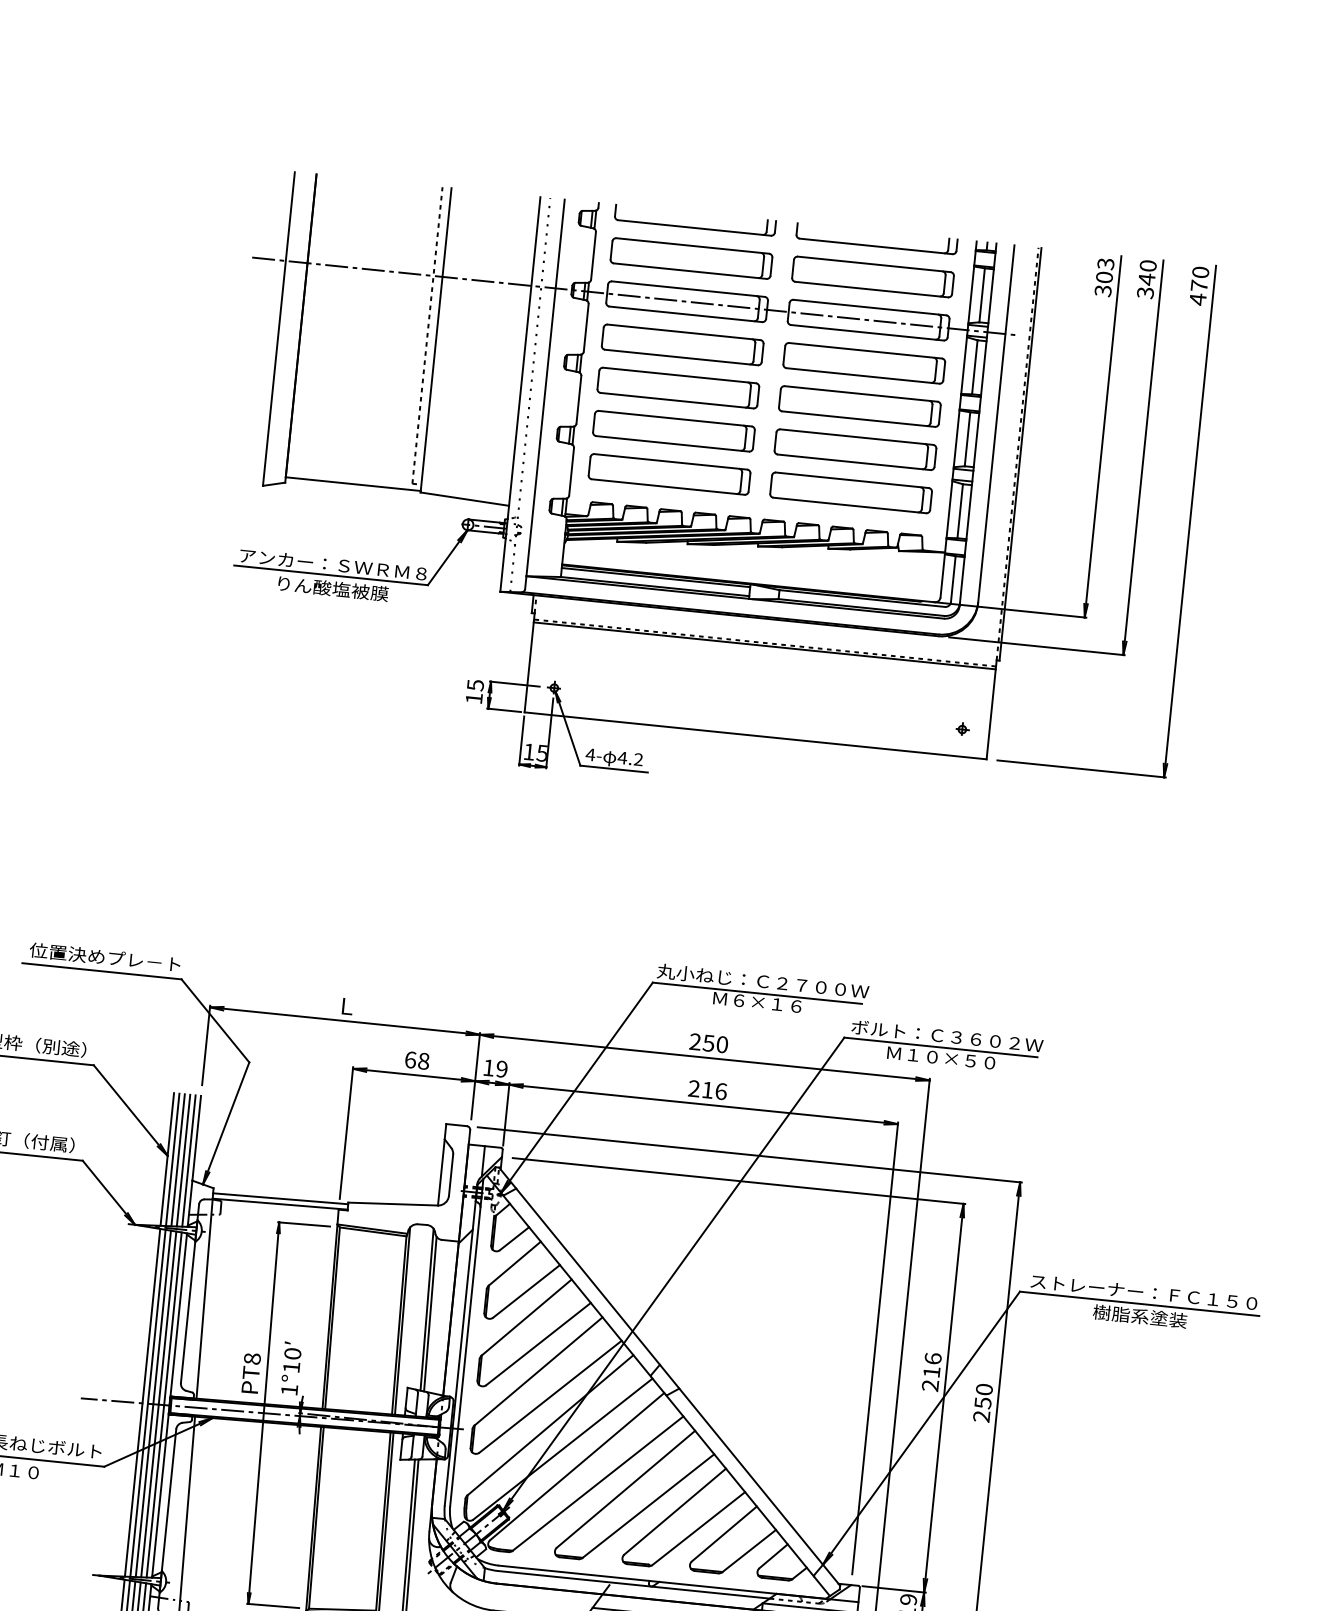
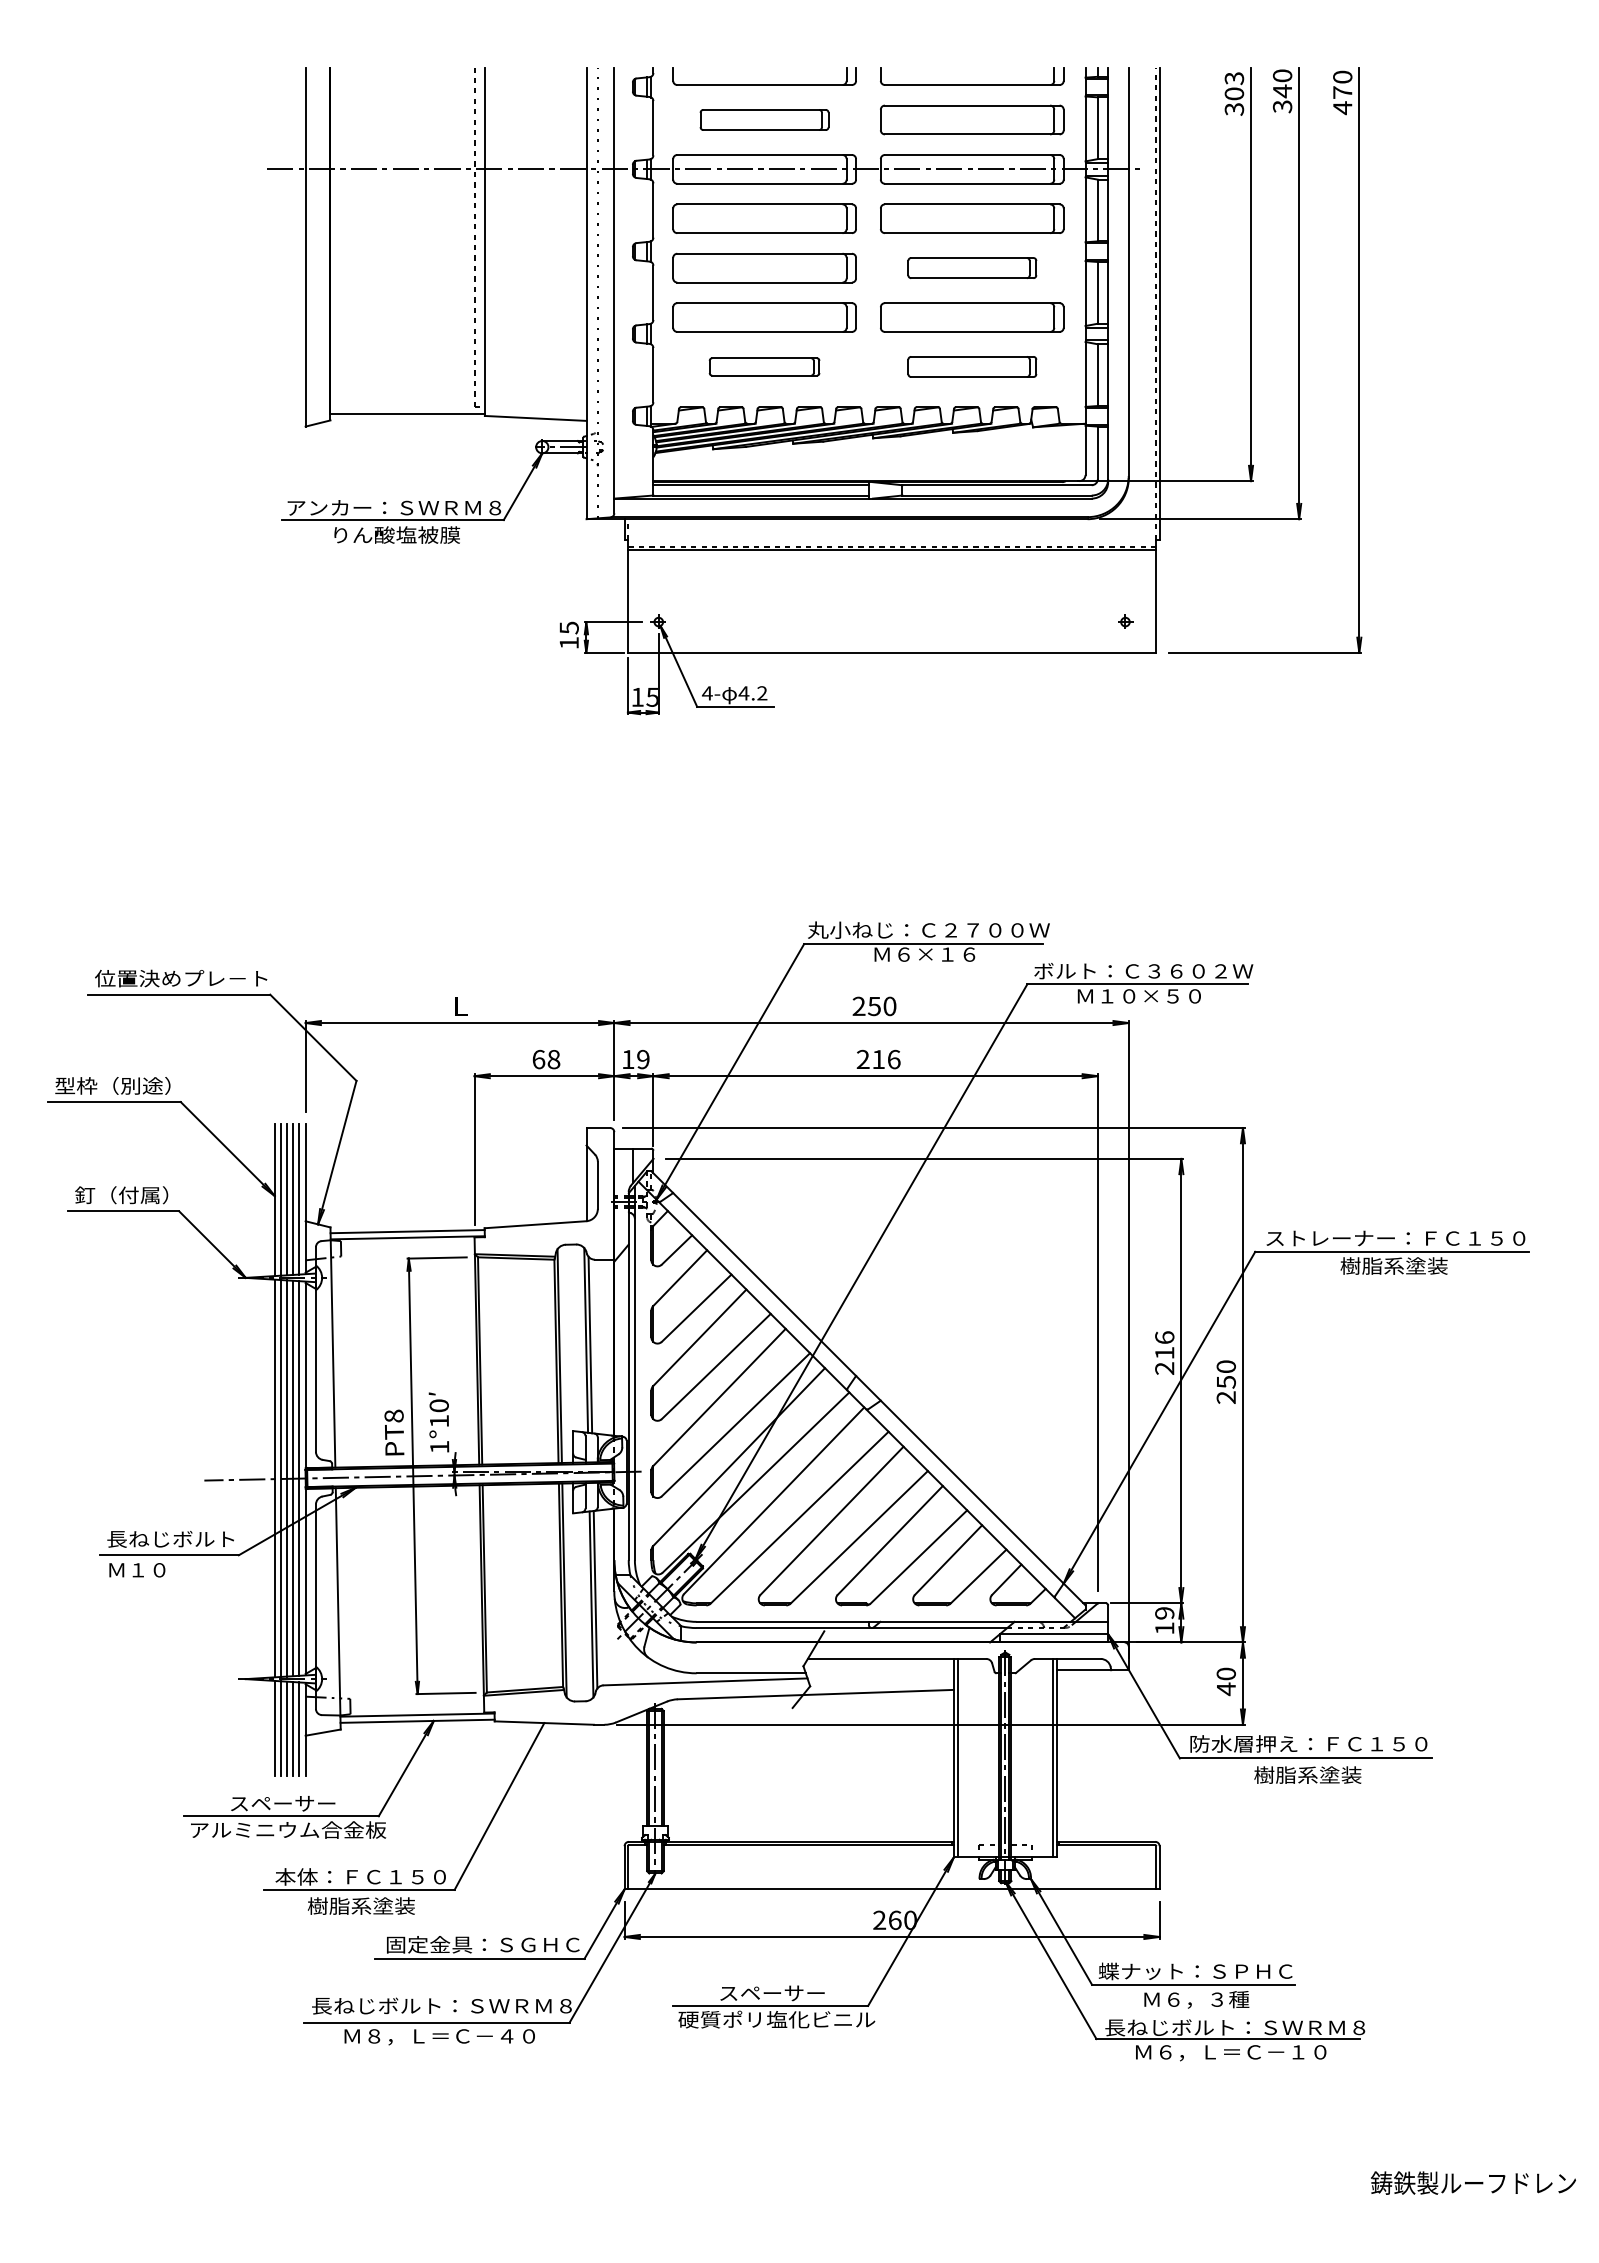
part: (691, 258) -> (764, 119), size x0.7
part: (860, 405) -> (972, 267), size x0.7
part: (669, 474) -> (764, 366), size x0.6
part: (851, 492) -> (972, 366), size x0.7

